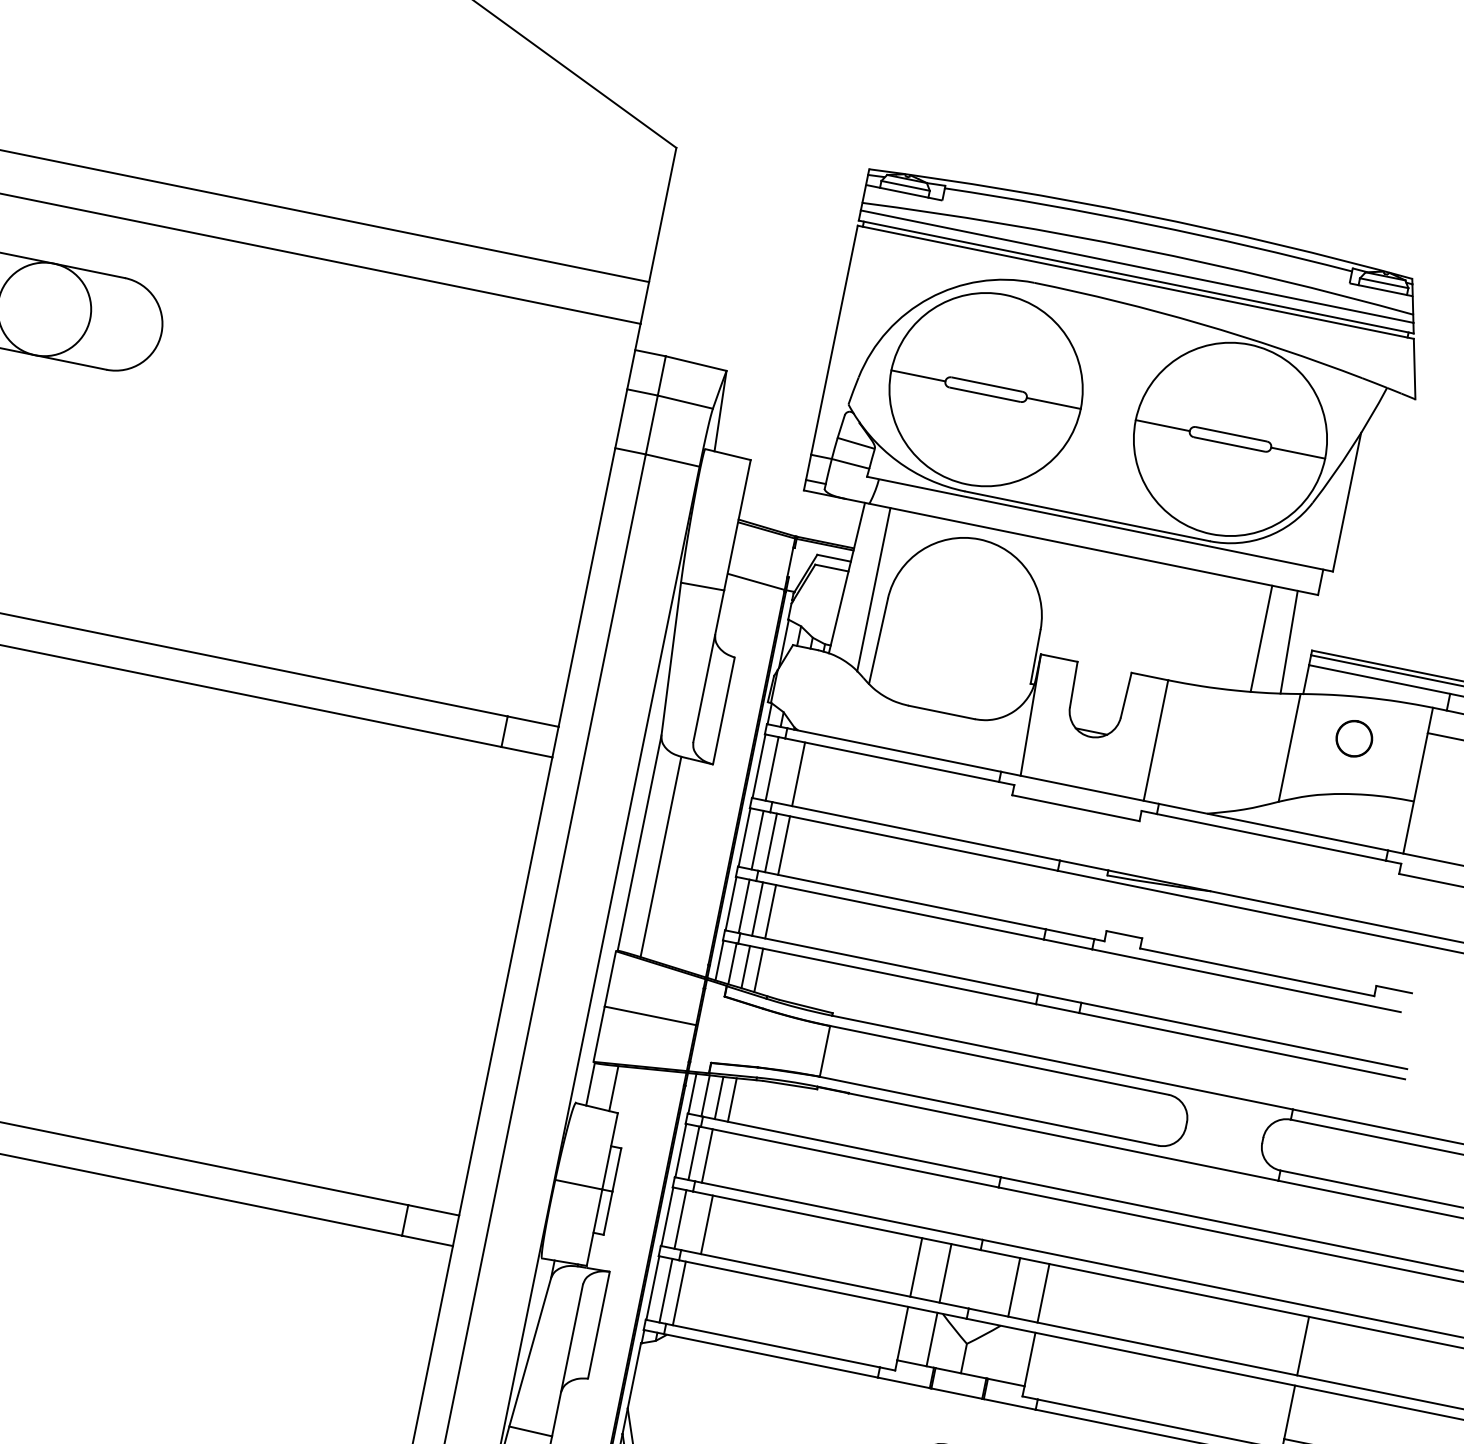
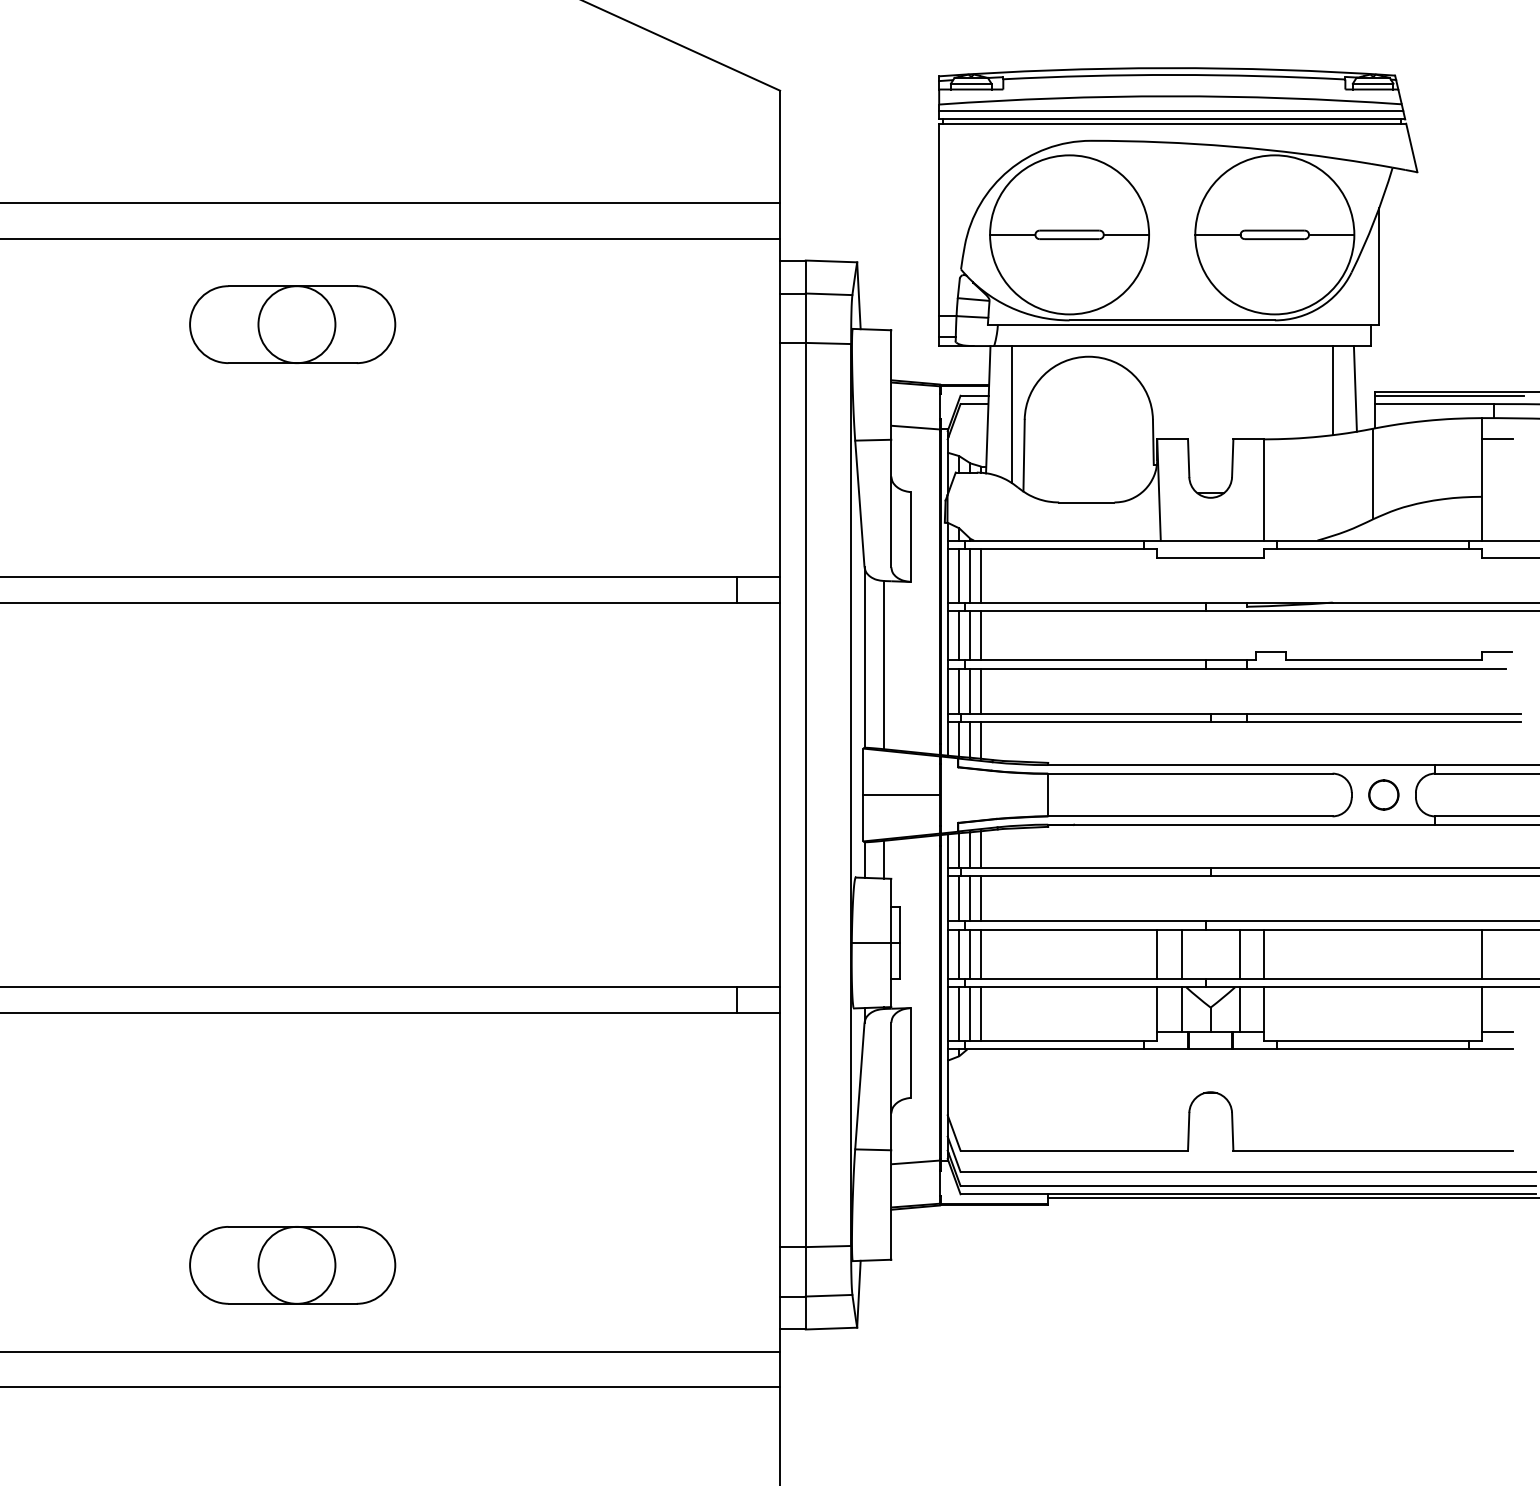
part: (1354, 738) -> (1383, 794), moved
line: (785, 771) -> (970, 575), added
line: (720, 1158) -> (981, 898), added
line: (694, 1221) -> (970, 953), added
line: (692, 1295) -> (981, 1013), added
line: (1000, 1353) -> (1239, 1009), added

